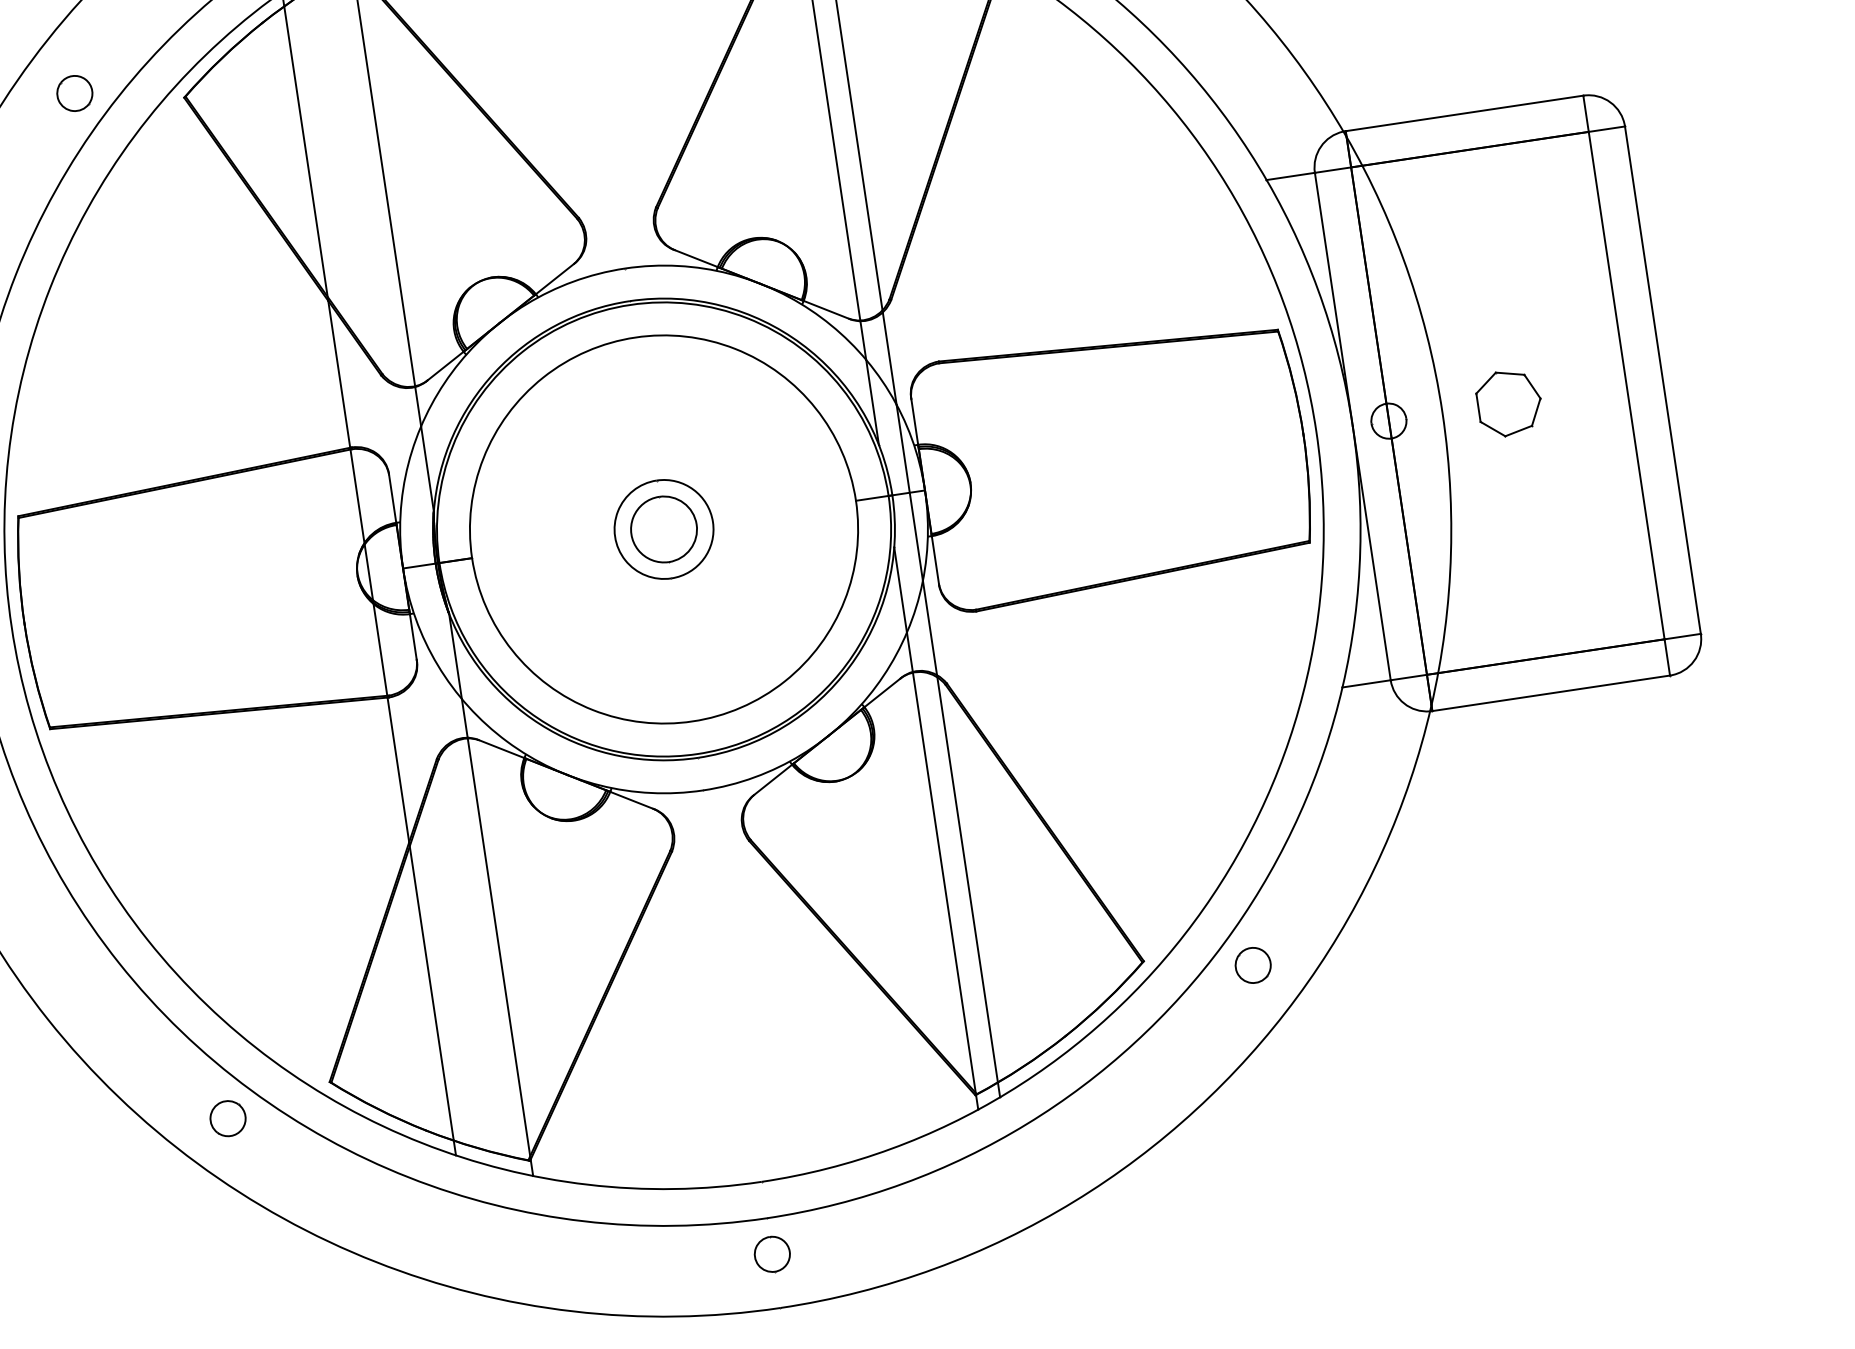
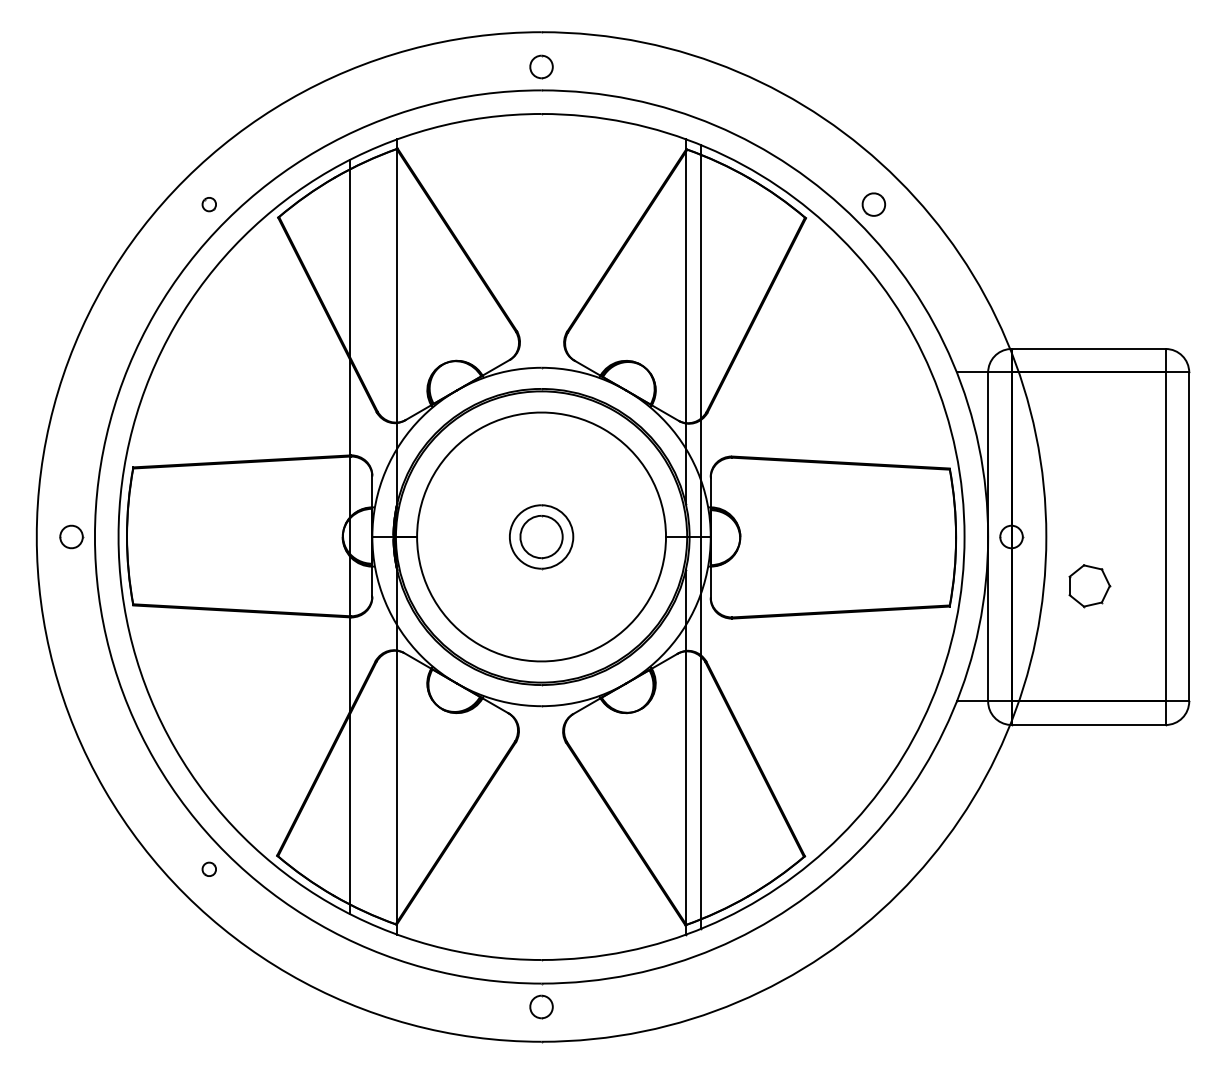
part: (75, 93) -> (209, 204), size x0.6
part: (1509, 403) -> (1089, 586), moved
part: (1252, 965) -> (873, 869), removed
part: (228, 1118) -> (209, 869), size x0.6

